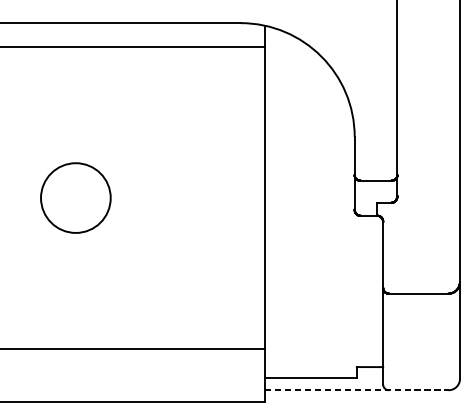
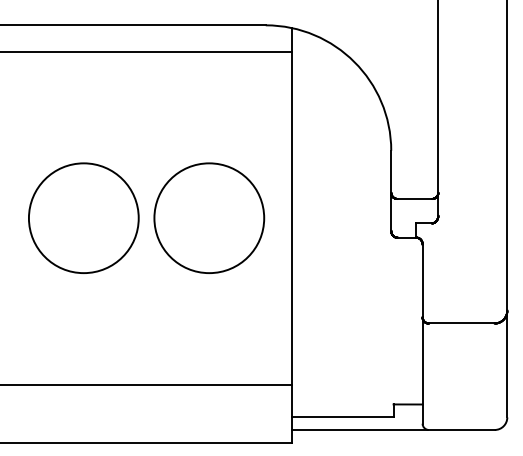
circle: (75, 197) -> (83, 217), size x1.43
circle: (189, 197) -> (209, 217), added
line: (356, 389) -> (393, 429), dashed -> solid

